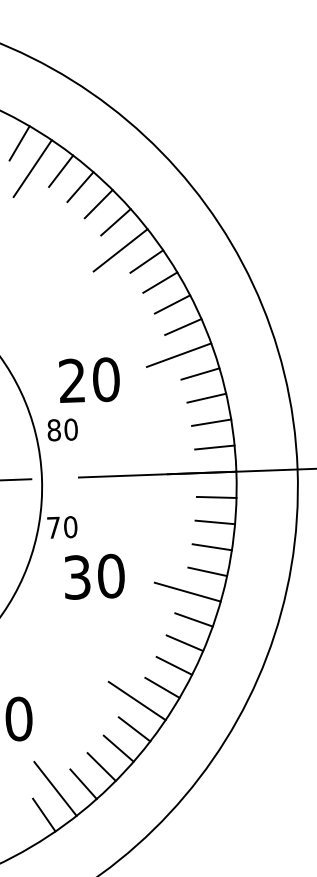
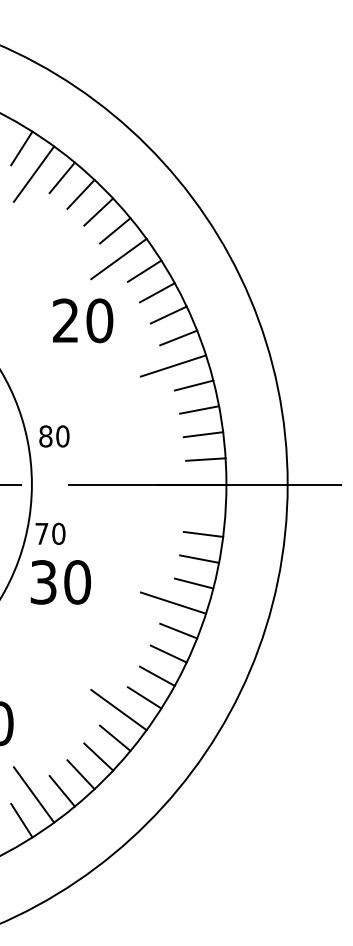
text: (89, 379) -> (83, 320), moved
line: (216, 497) -> (205, 509), removed
text: (94, 576) -> (60, 582), moved

